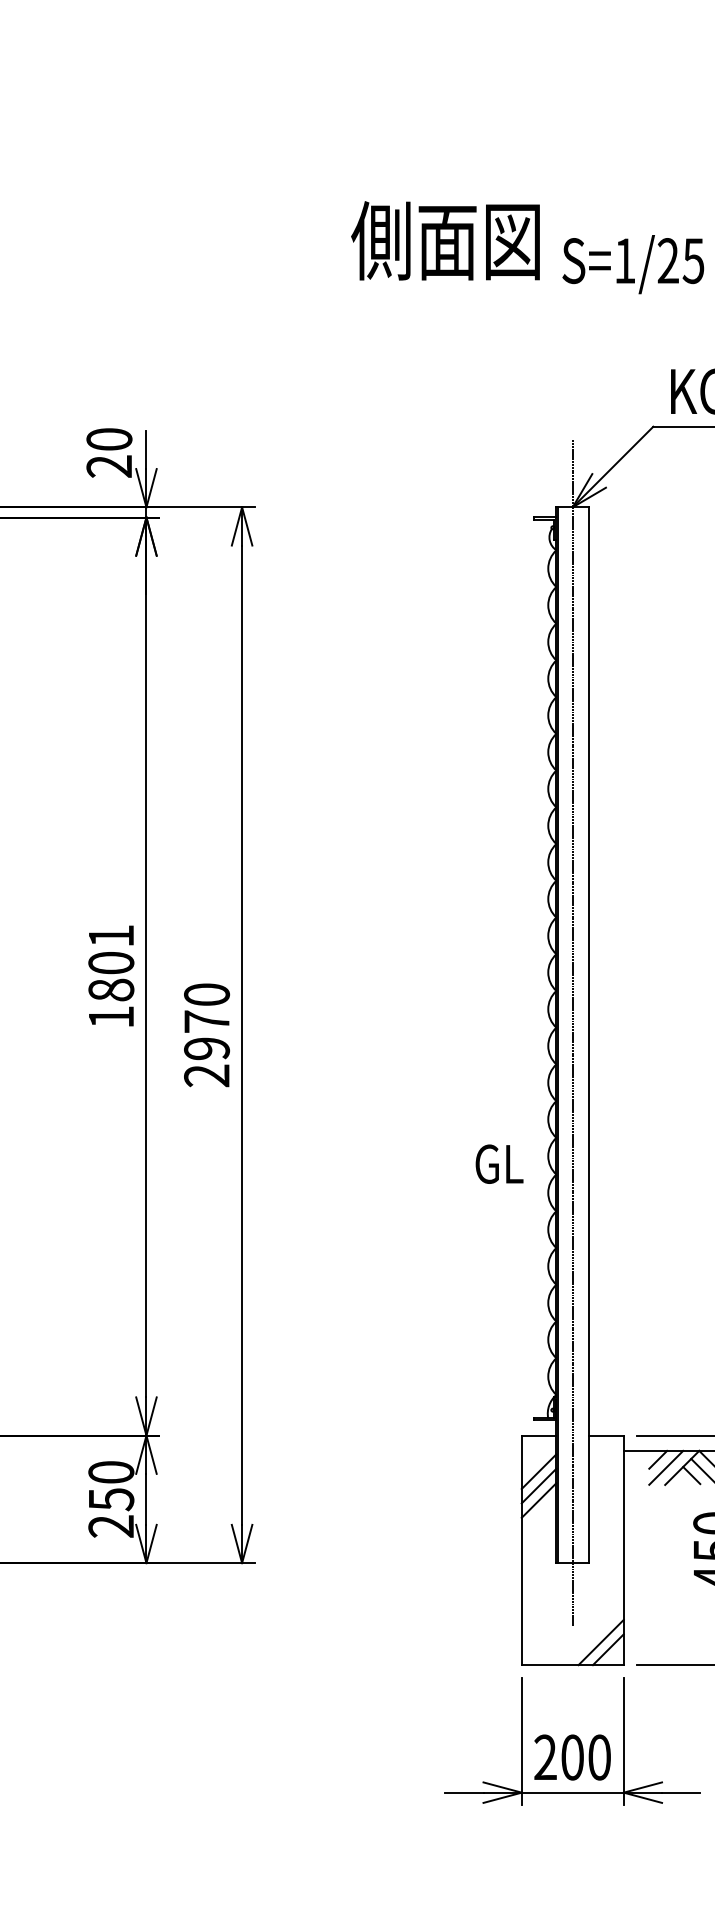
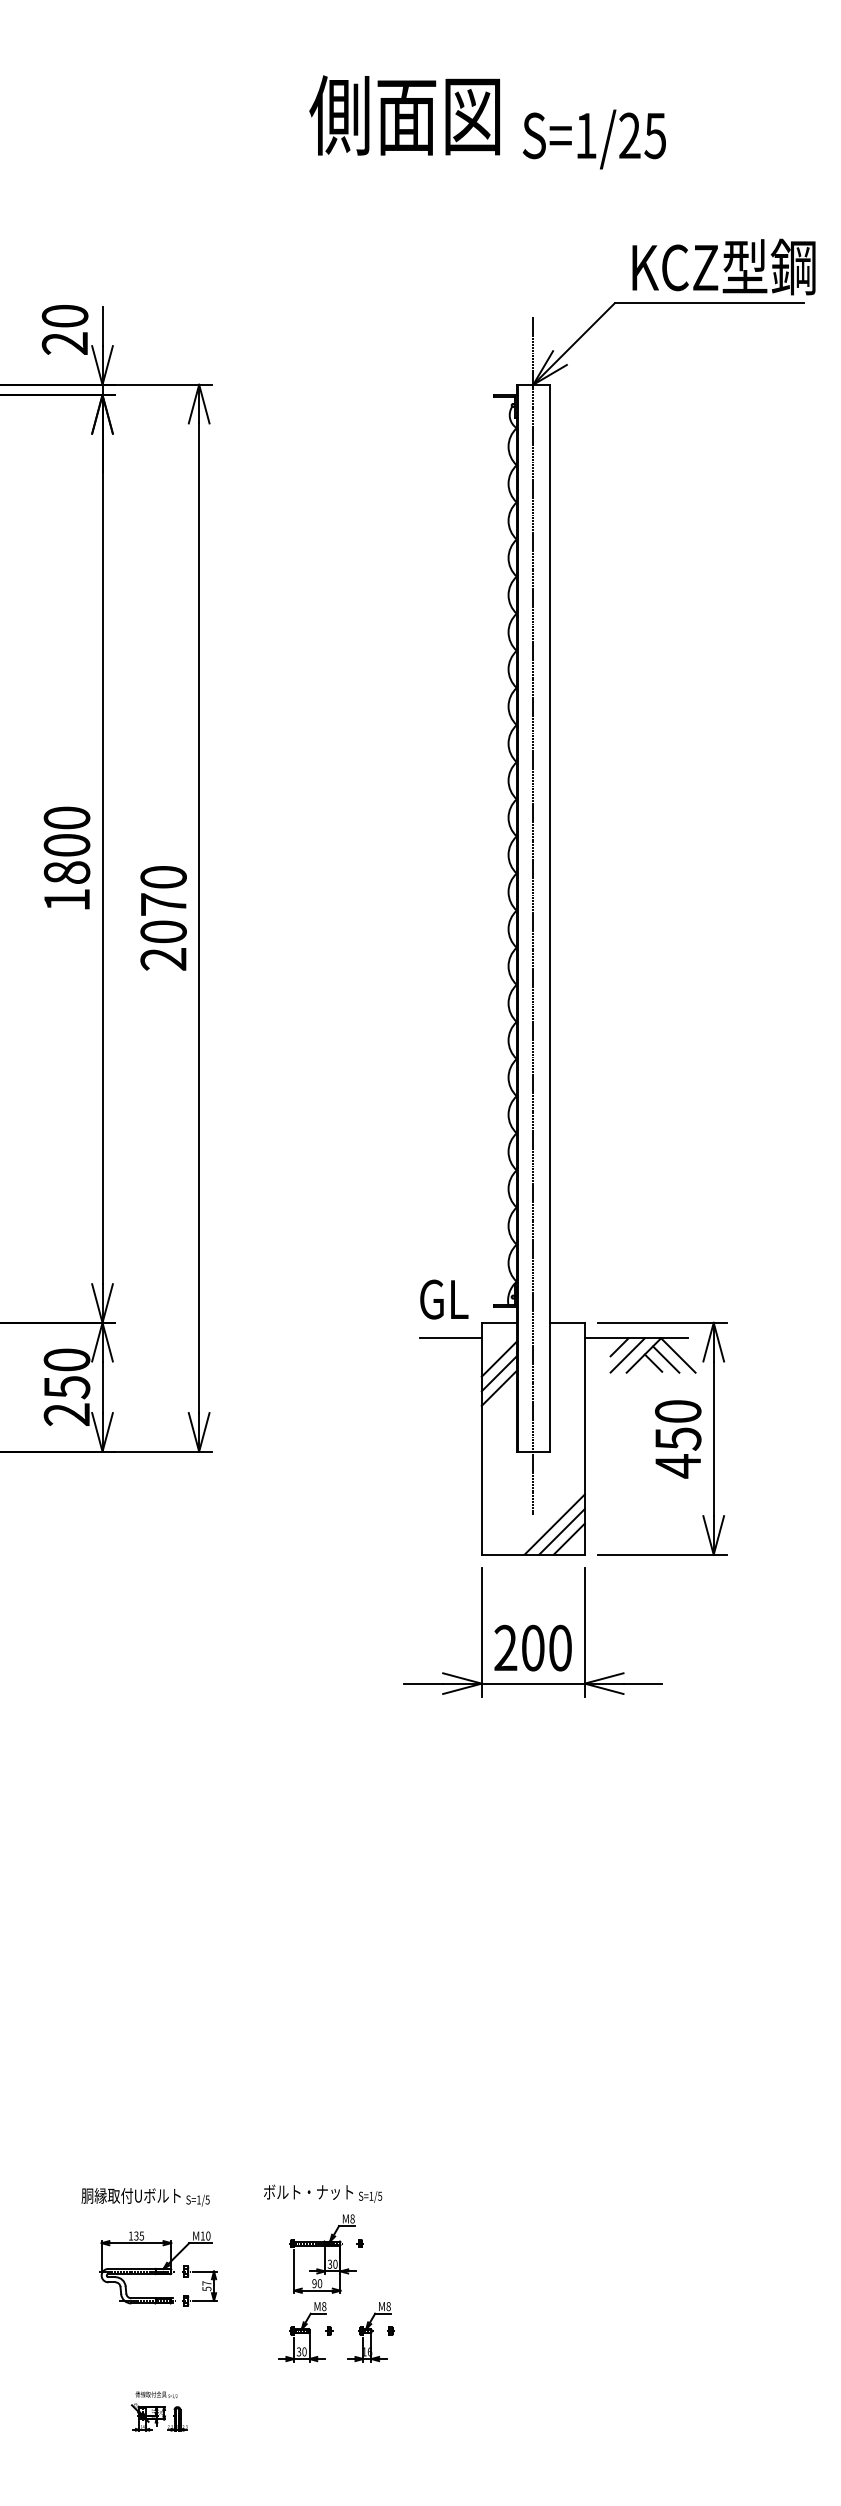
text: (110, 935) -> (66, 817), 1801 -> 1800
text: (206, 1048) -> (163, 931), 2970 -> 2070
text: (499, 1164) -> (444, 1299), moved
line: (490, 1451) -> (450, 1338), added
line: (593, 1635) -> (554, 1524), added

